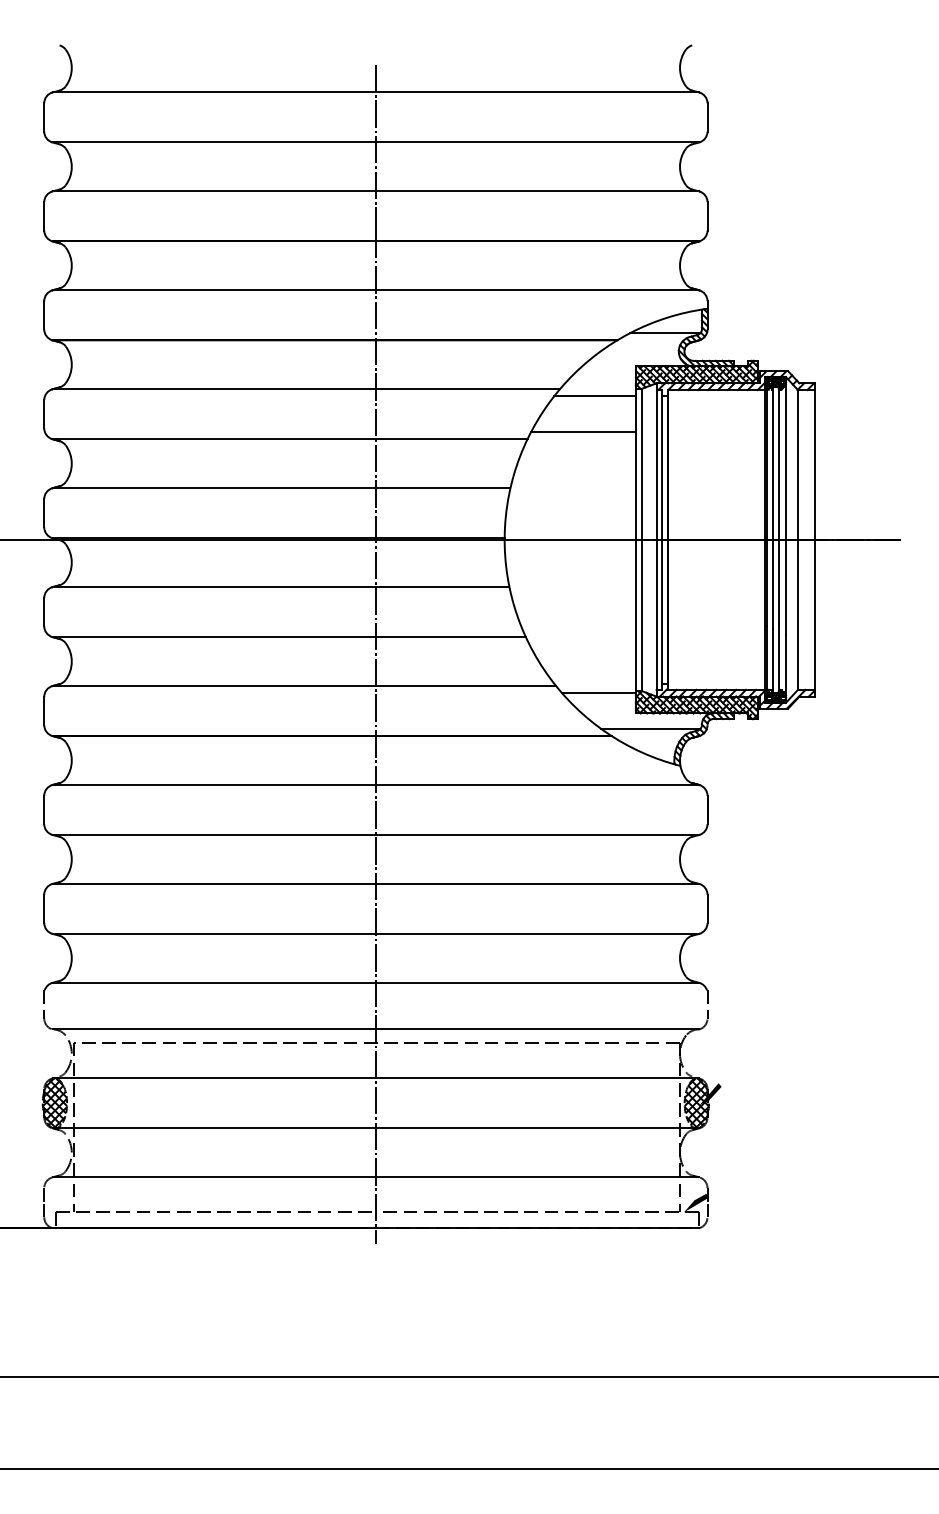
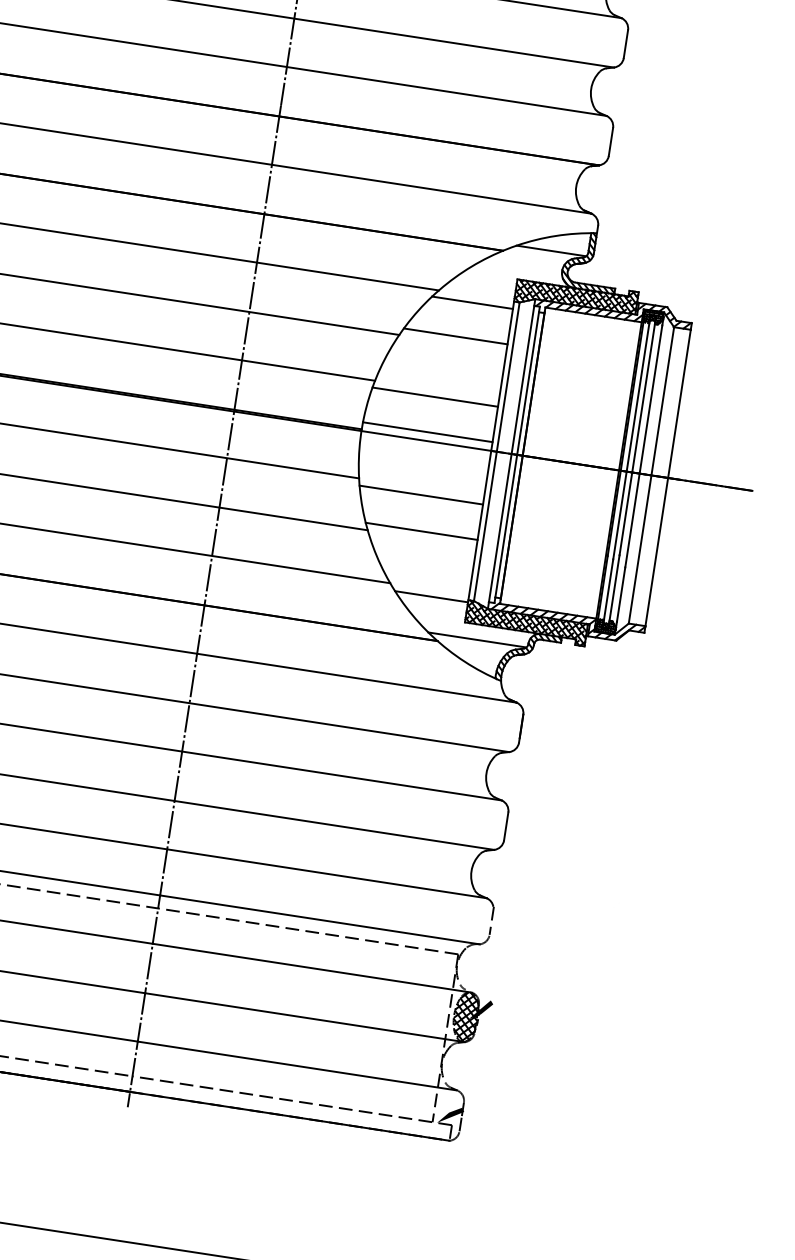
line: (571, 495) -> (434, 397), added
line: (569, 531) -> (426, 432), added
line: (573, 594) -> (421, 495), added
line: (578, 630) -> (420, 531), added

